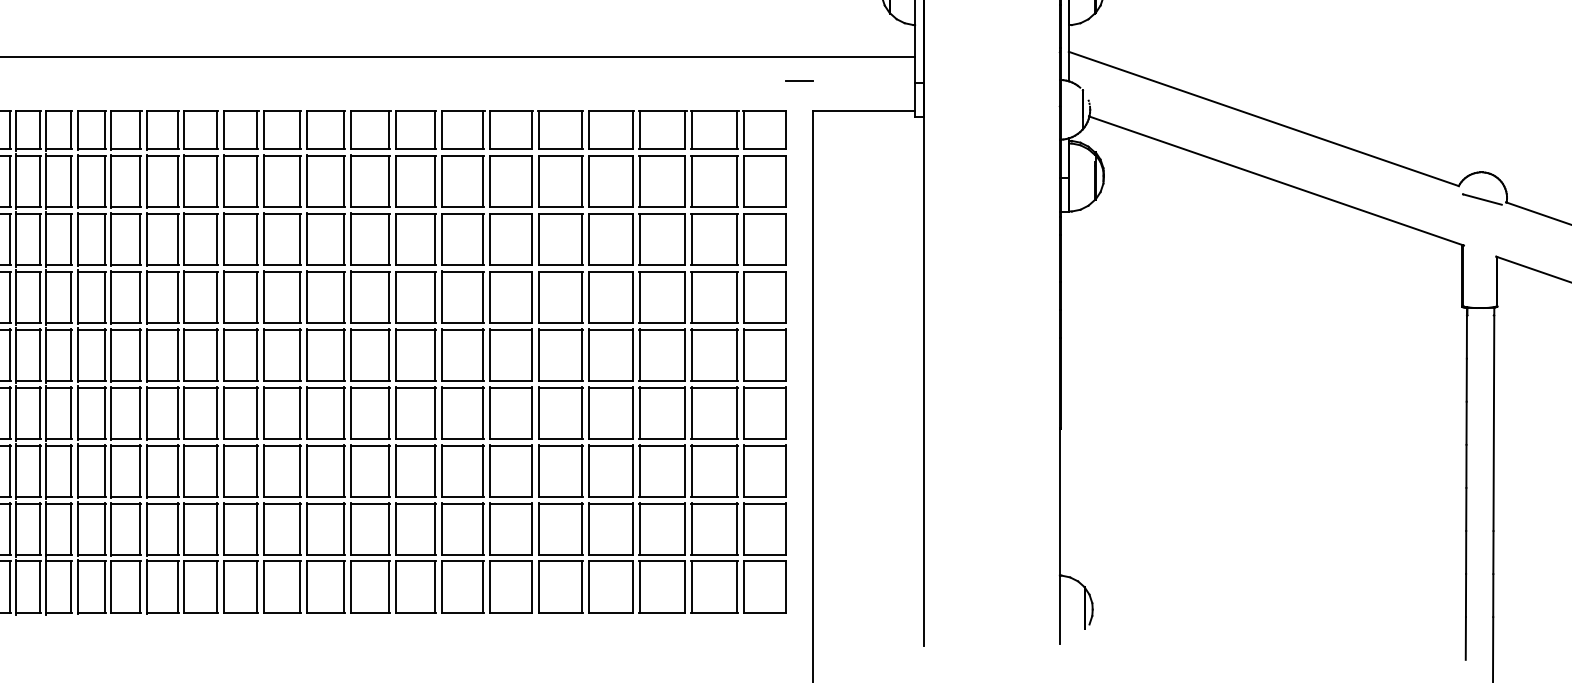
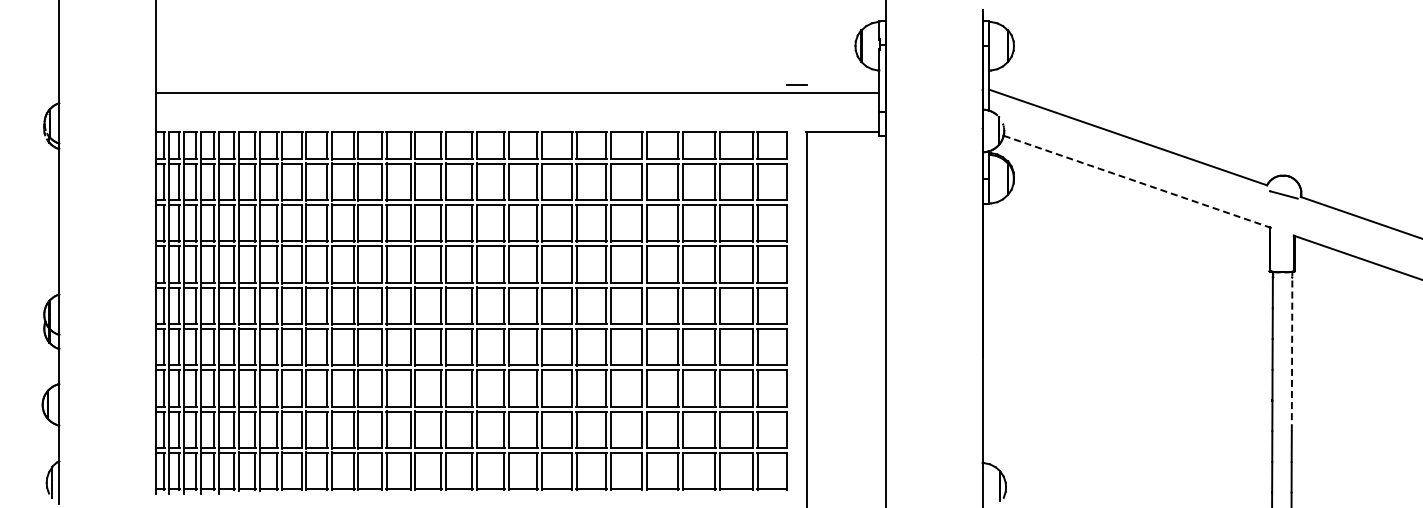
line: (798, 81) -> (796, 84), moved
line: (1275, 180) -> (1136, 181), solid -> dashed
line: (1494, 419) -> (1292, 351), solid -> dashed

